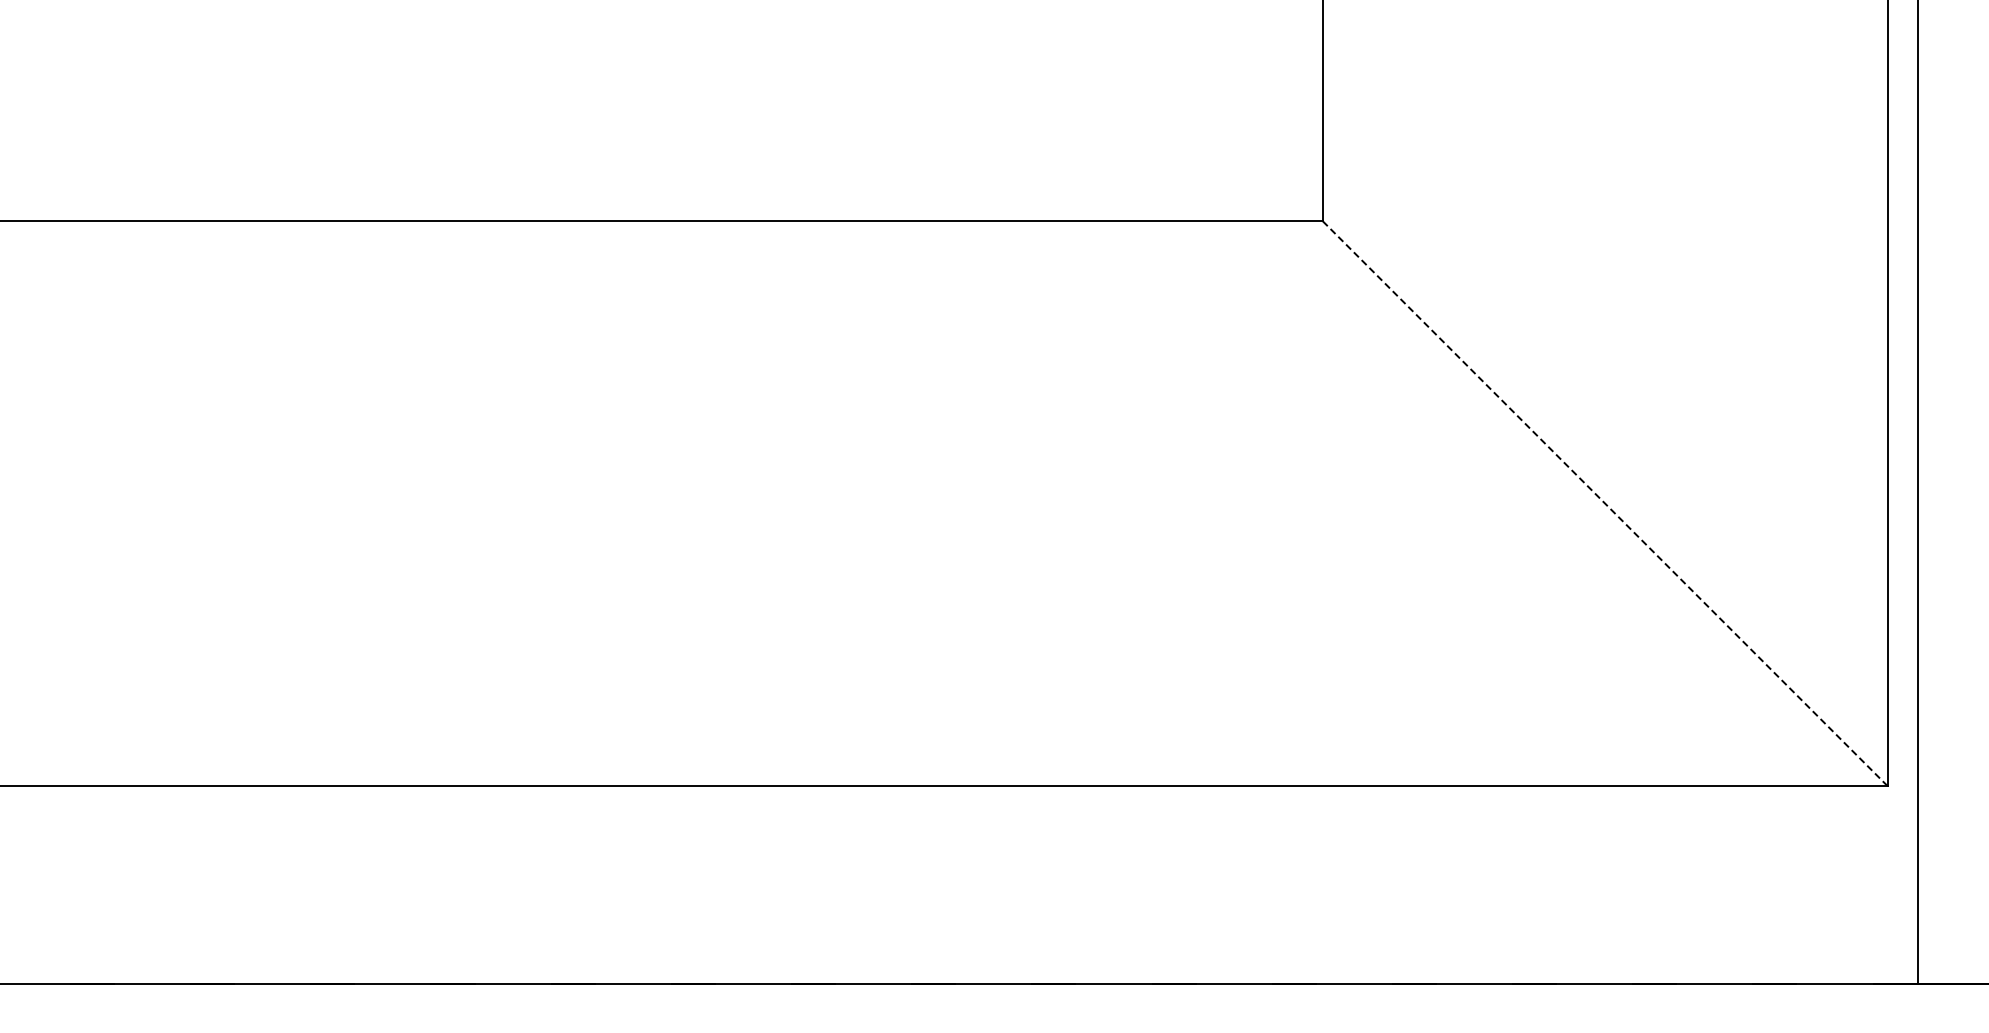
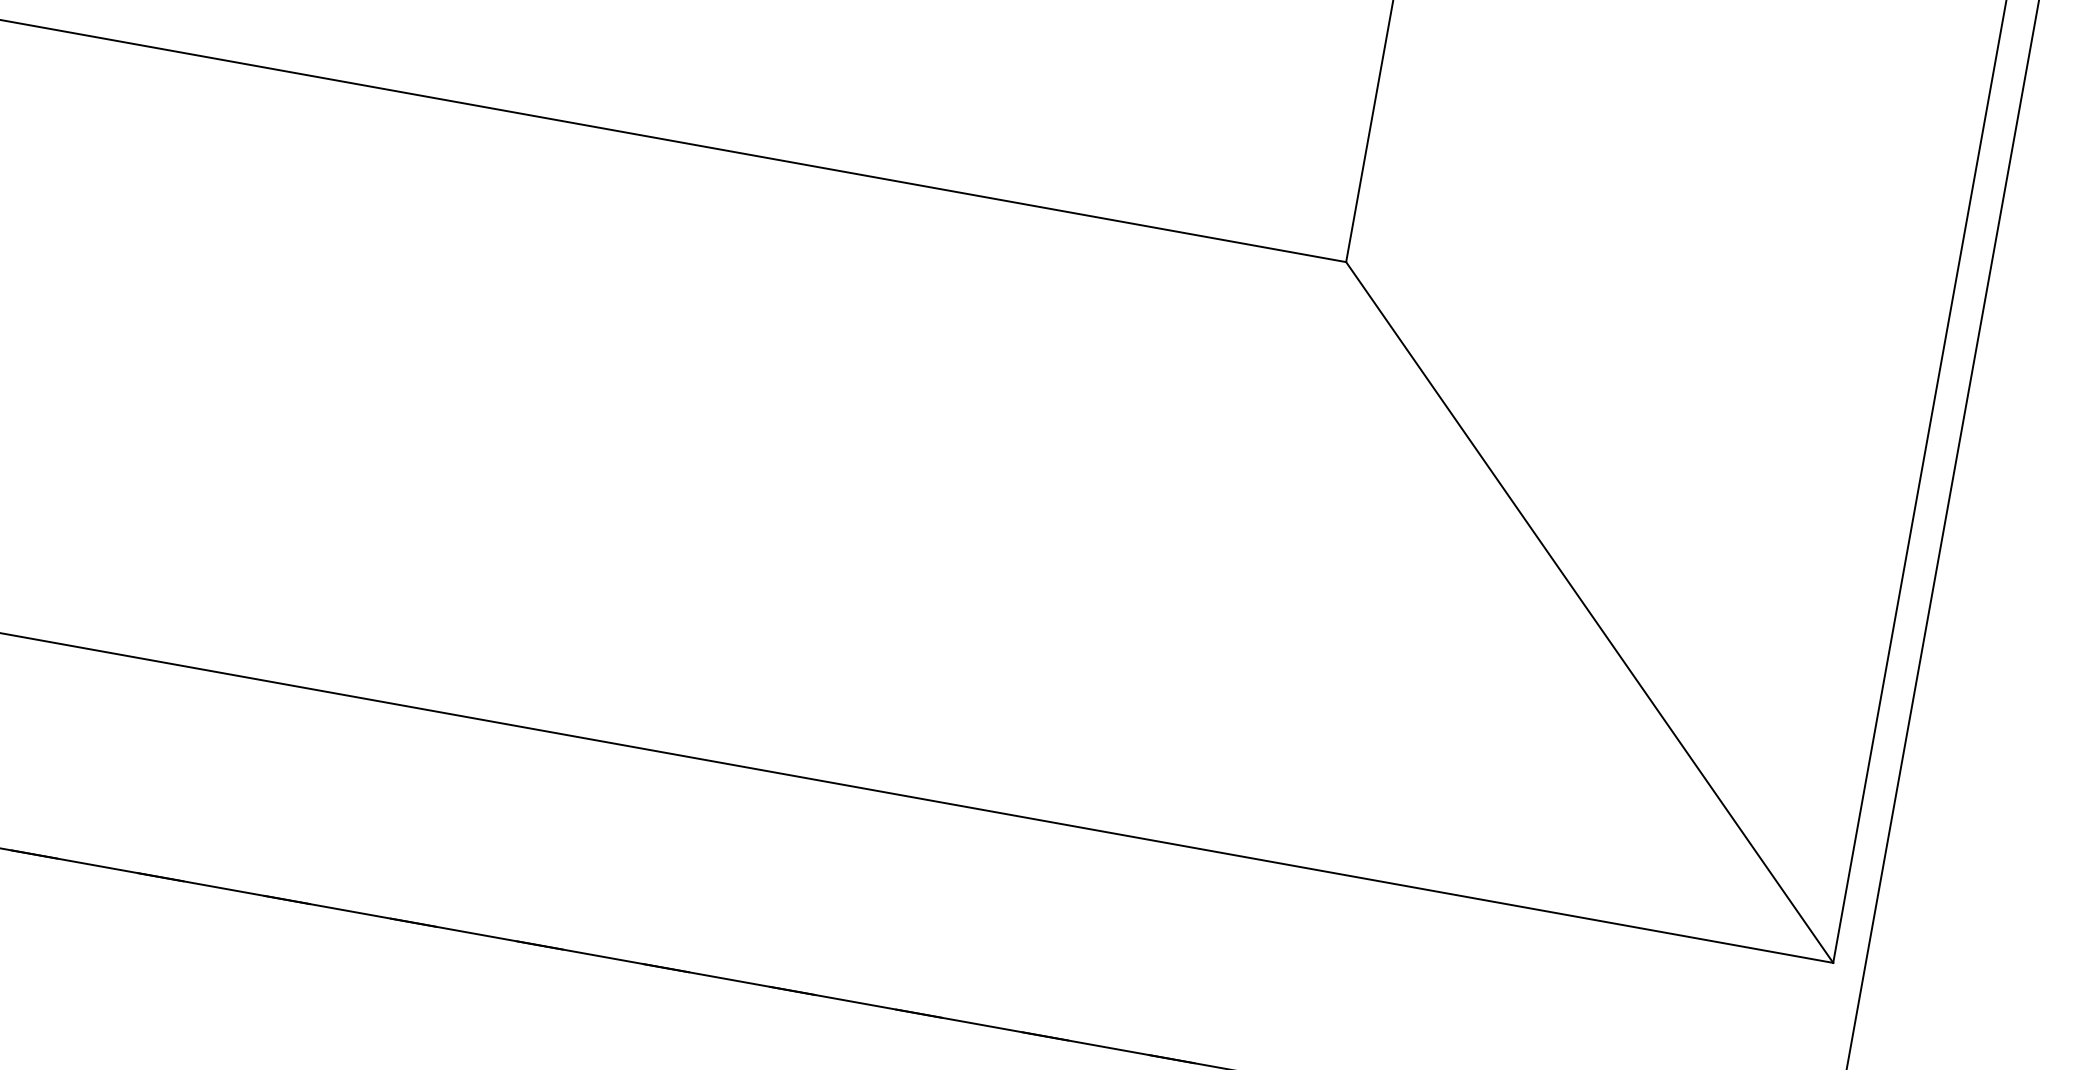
line: (1605, 504) -> (1589, 613), dashed -> solid

